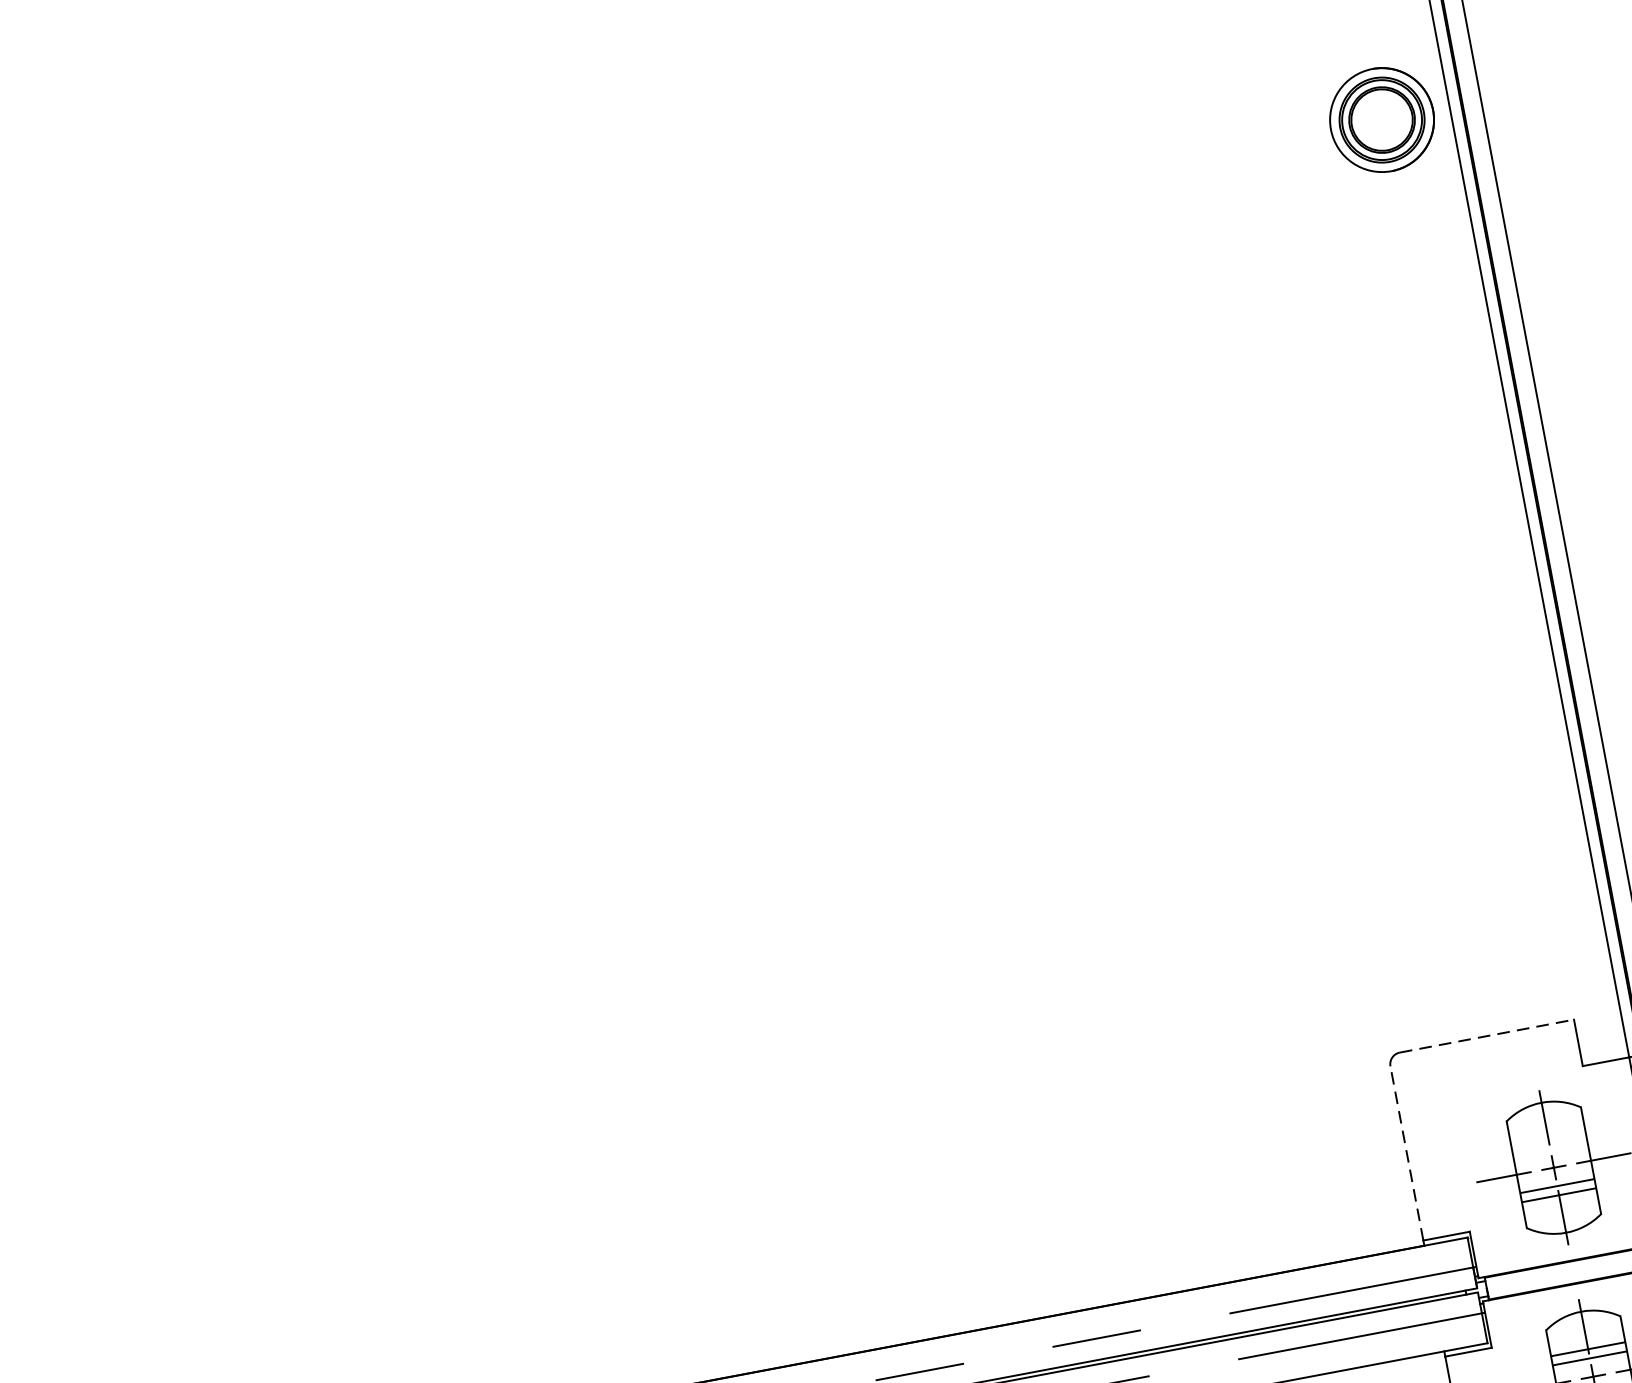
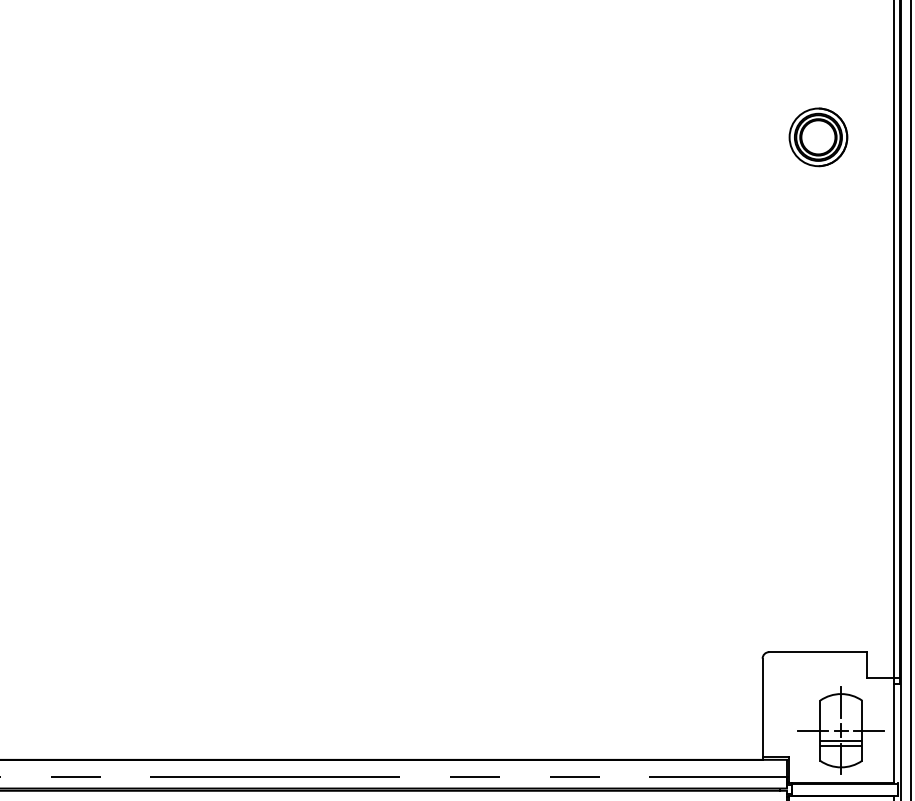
part: (1382, 120) -> (818, 137), moved
line: (1487, 1036) -> (818, 652), dashed -> solid
line: (1406, 1152) -> (762, 707), dashed -> solid

